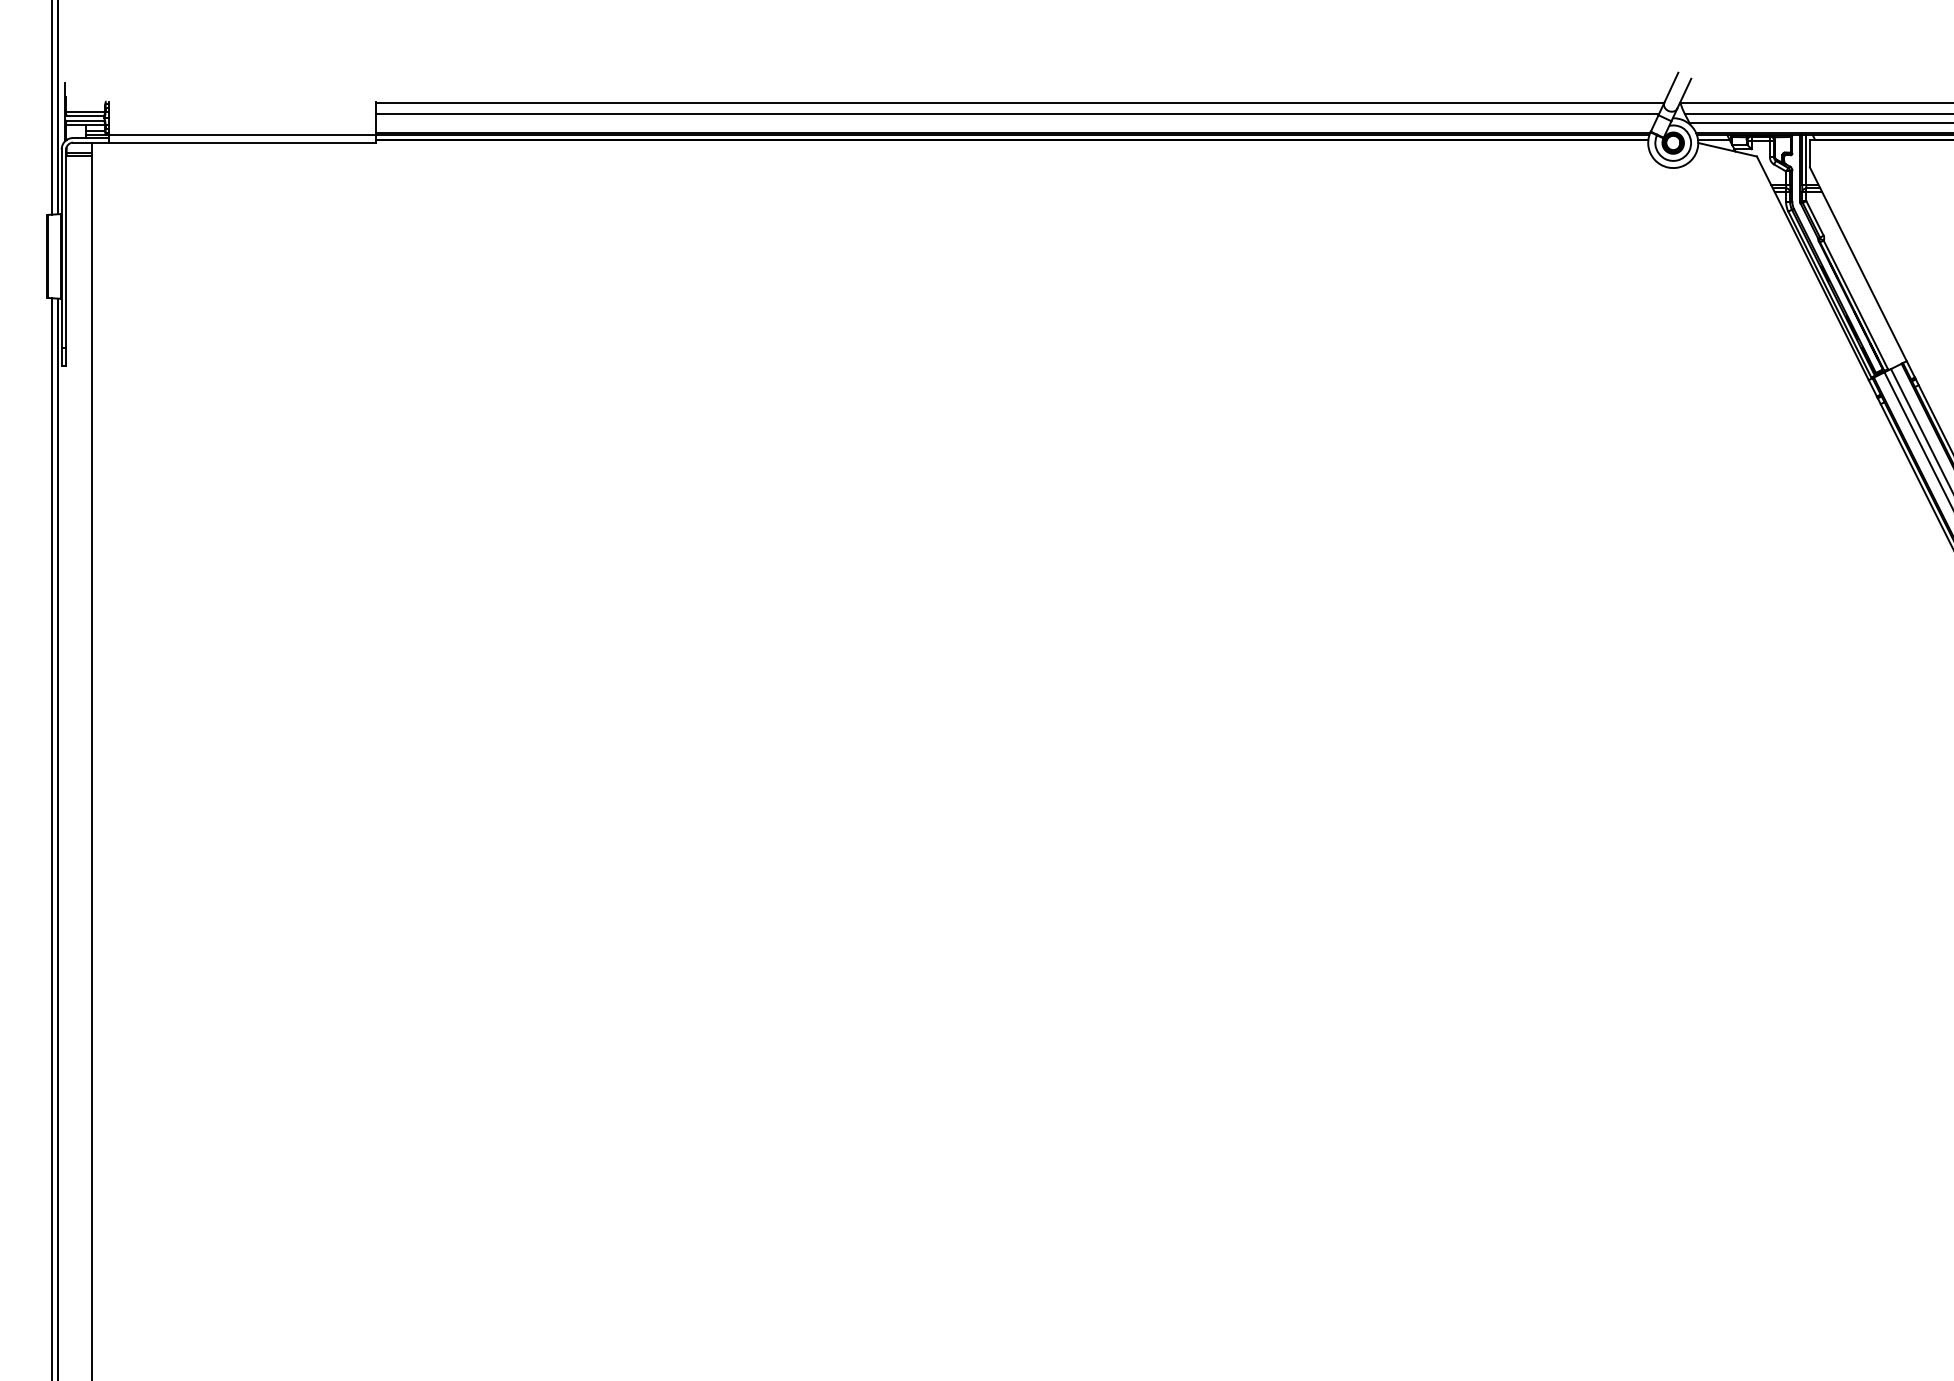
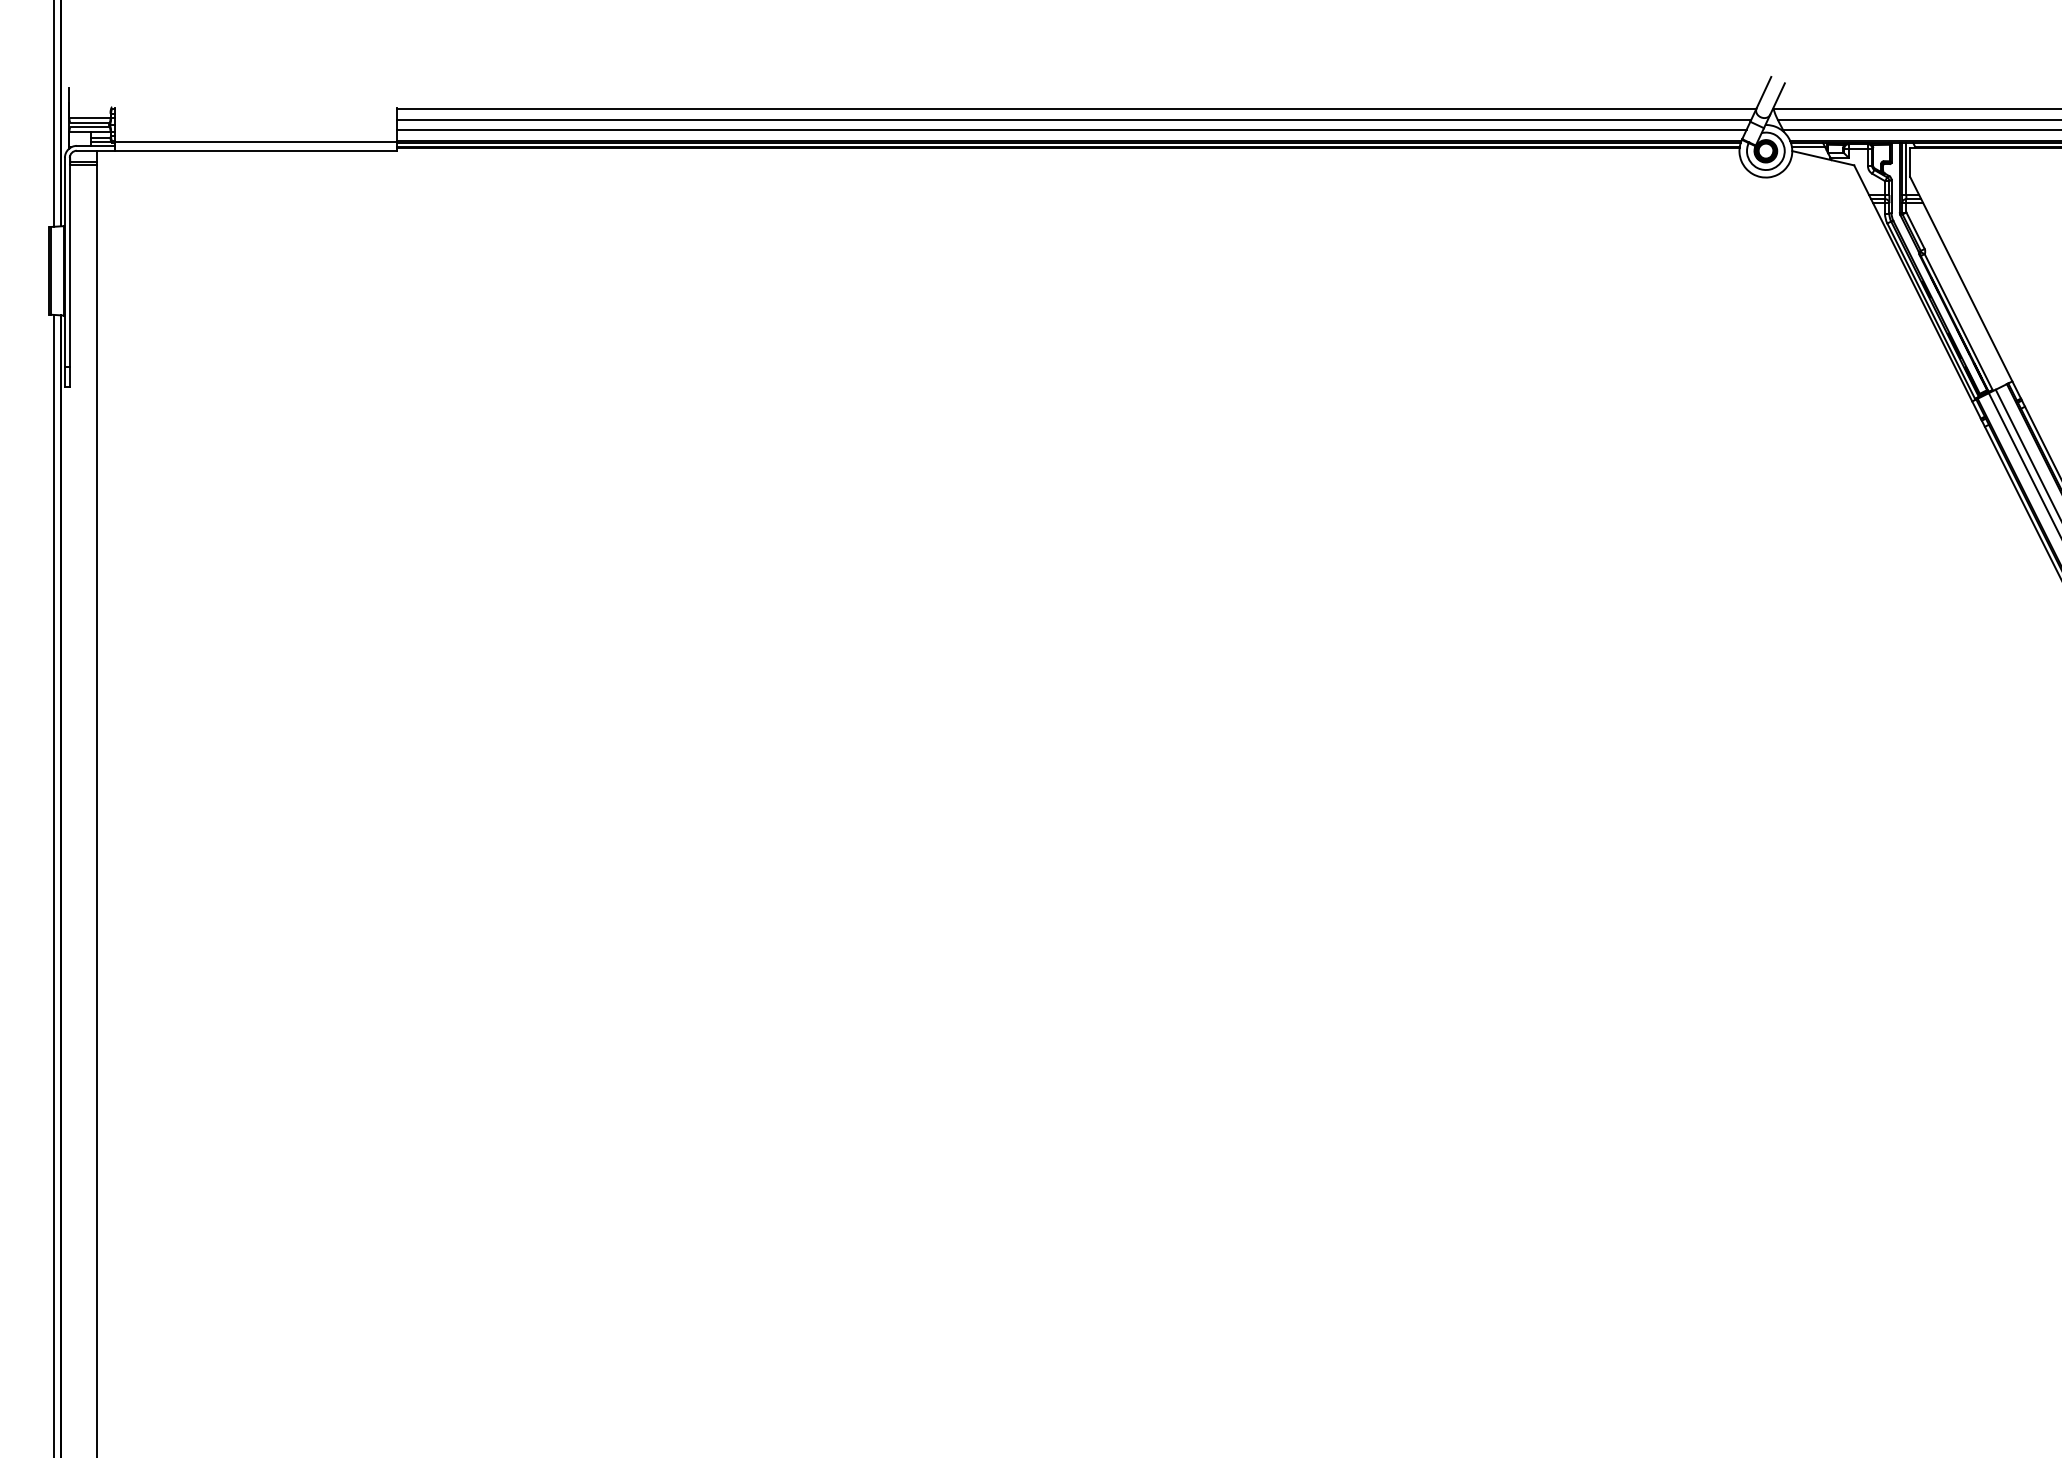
line: (1015, 122) -> (1071, 129), added

